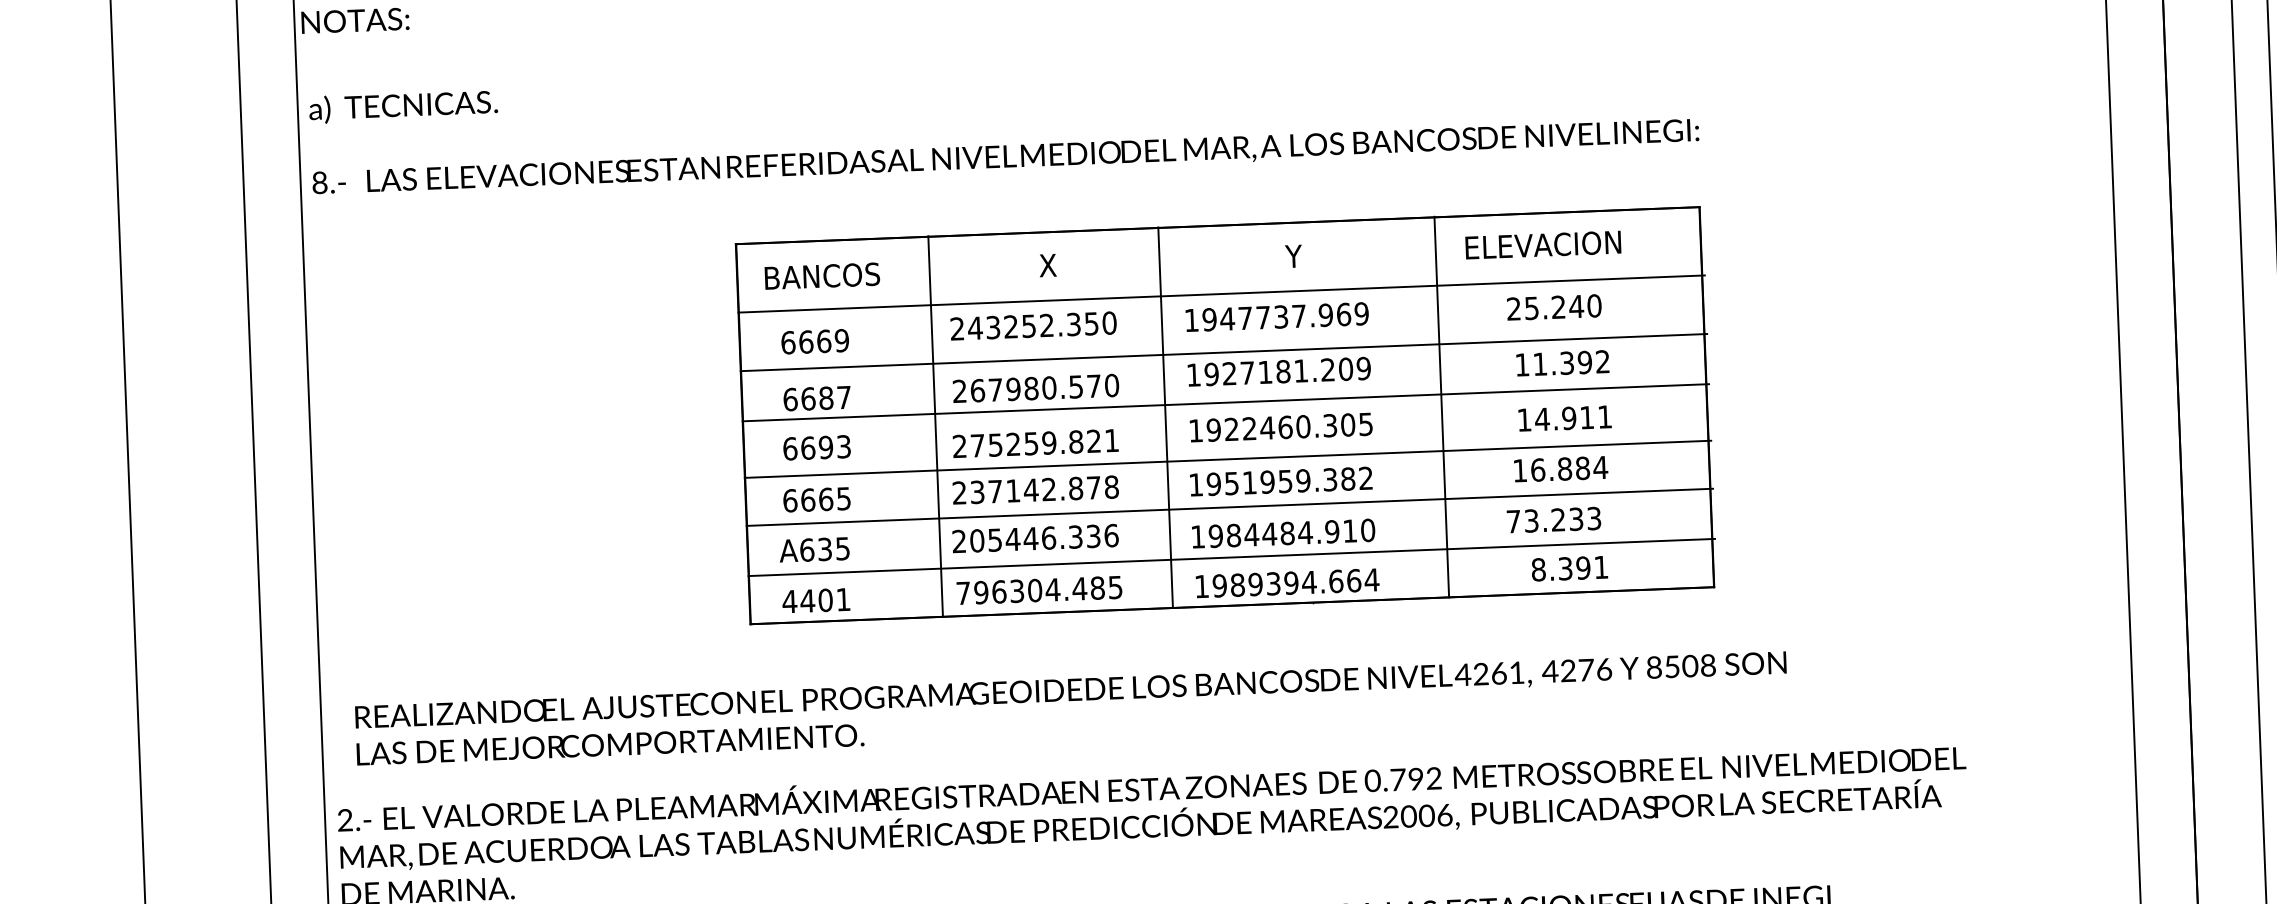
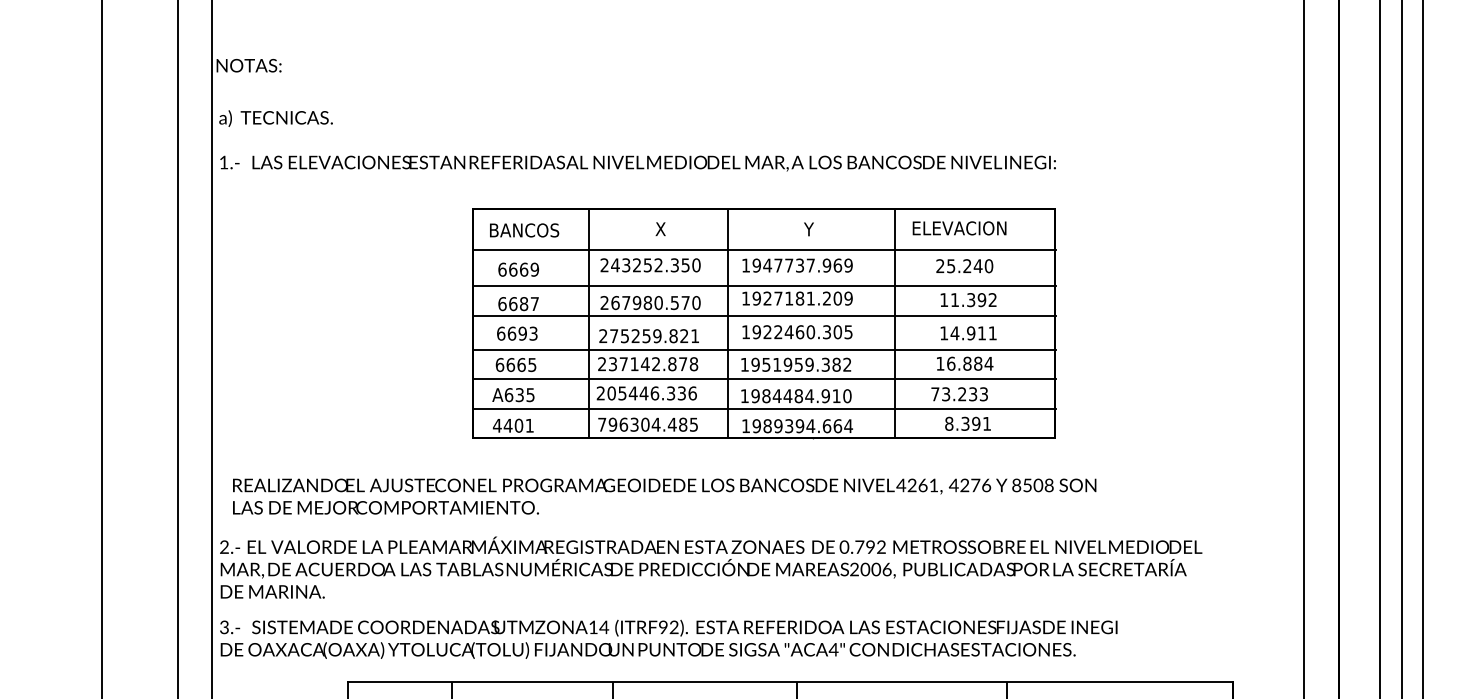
text: (319, 182) -> (223, 162), 8.- -> 1.-

